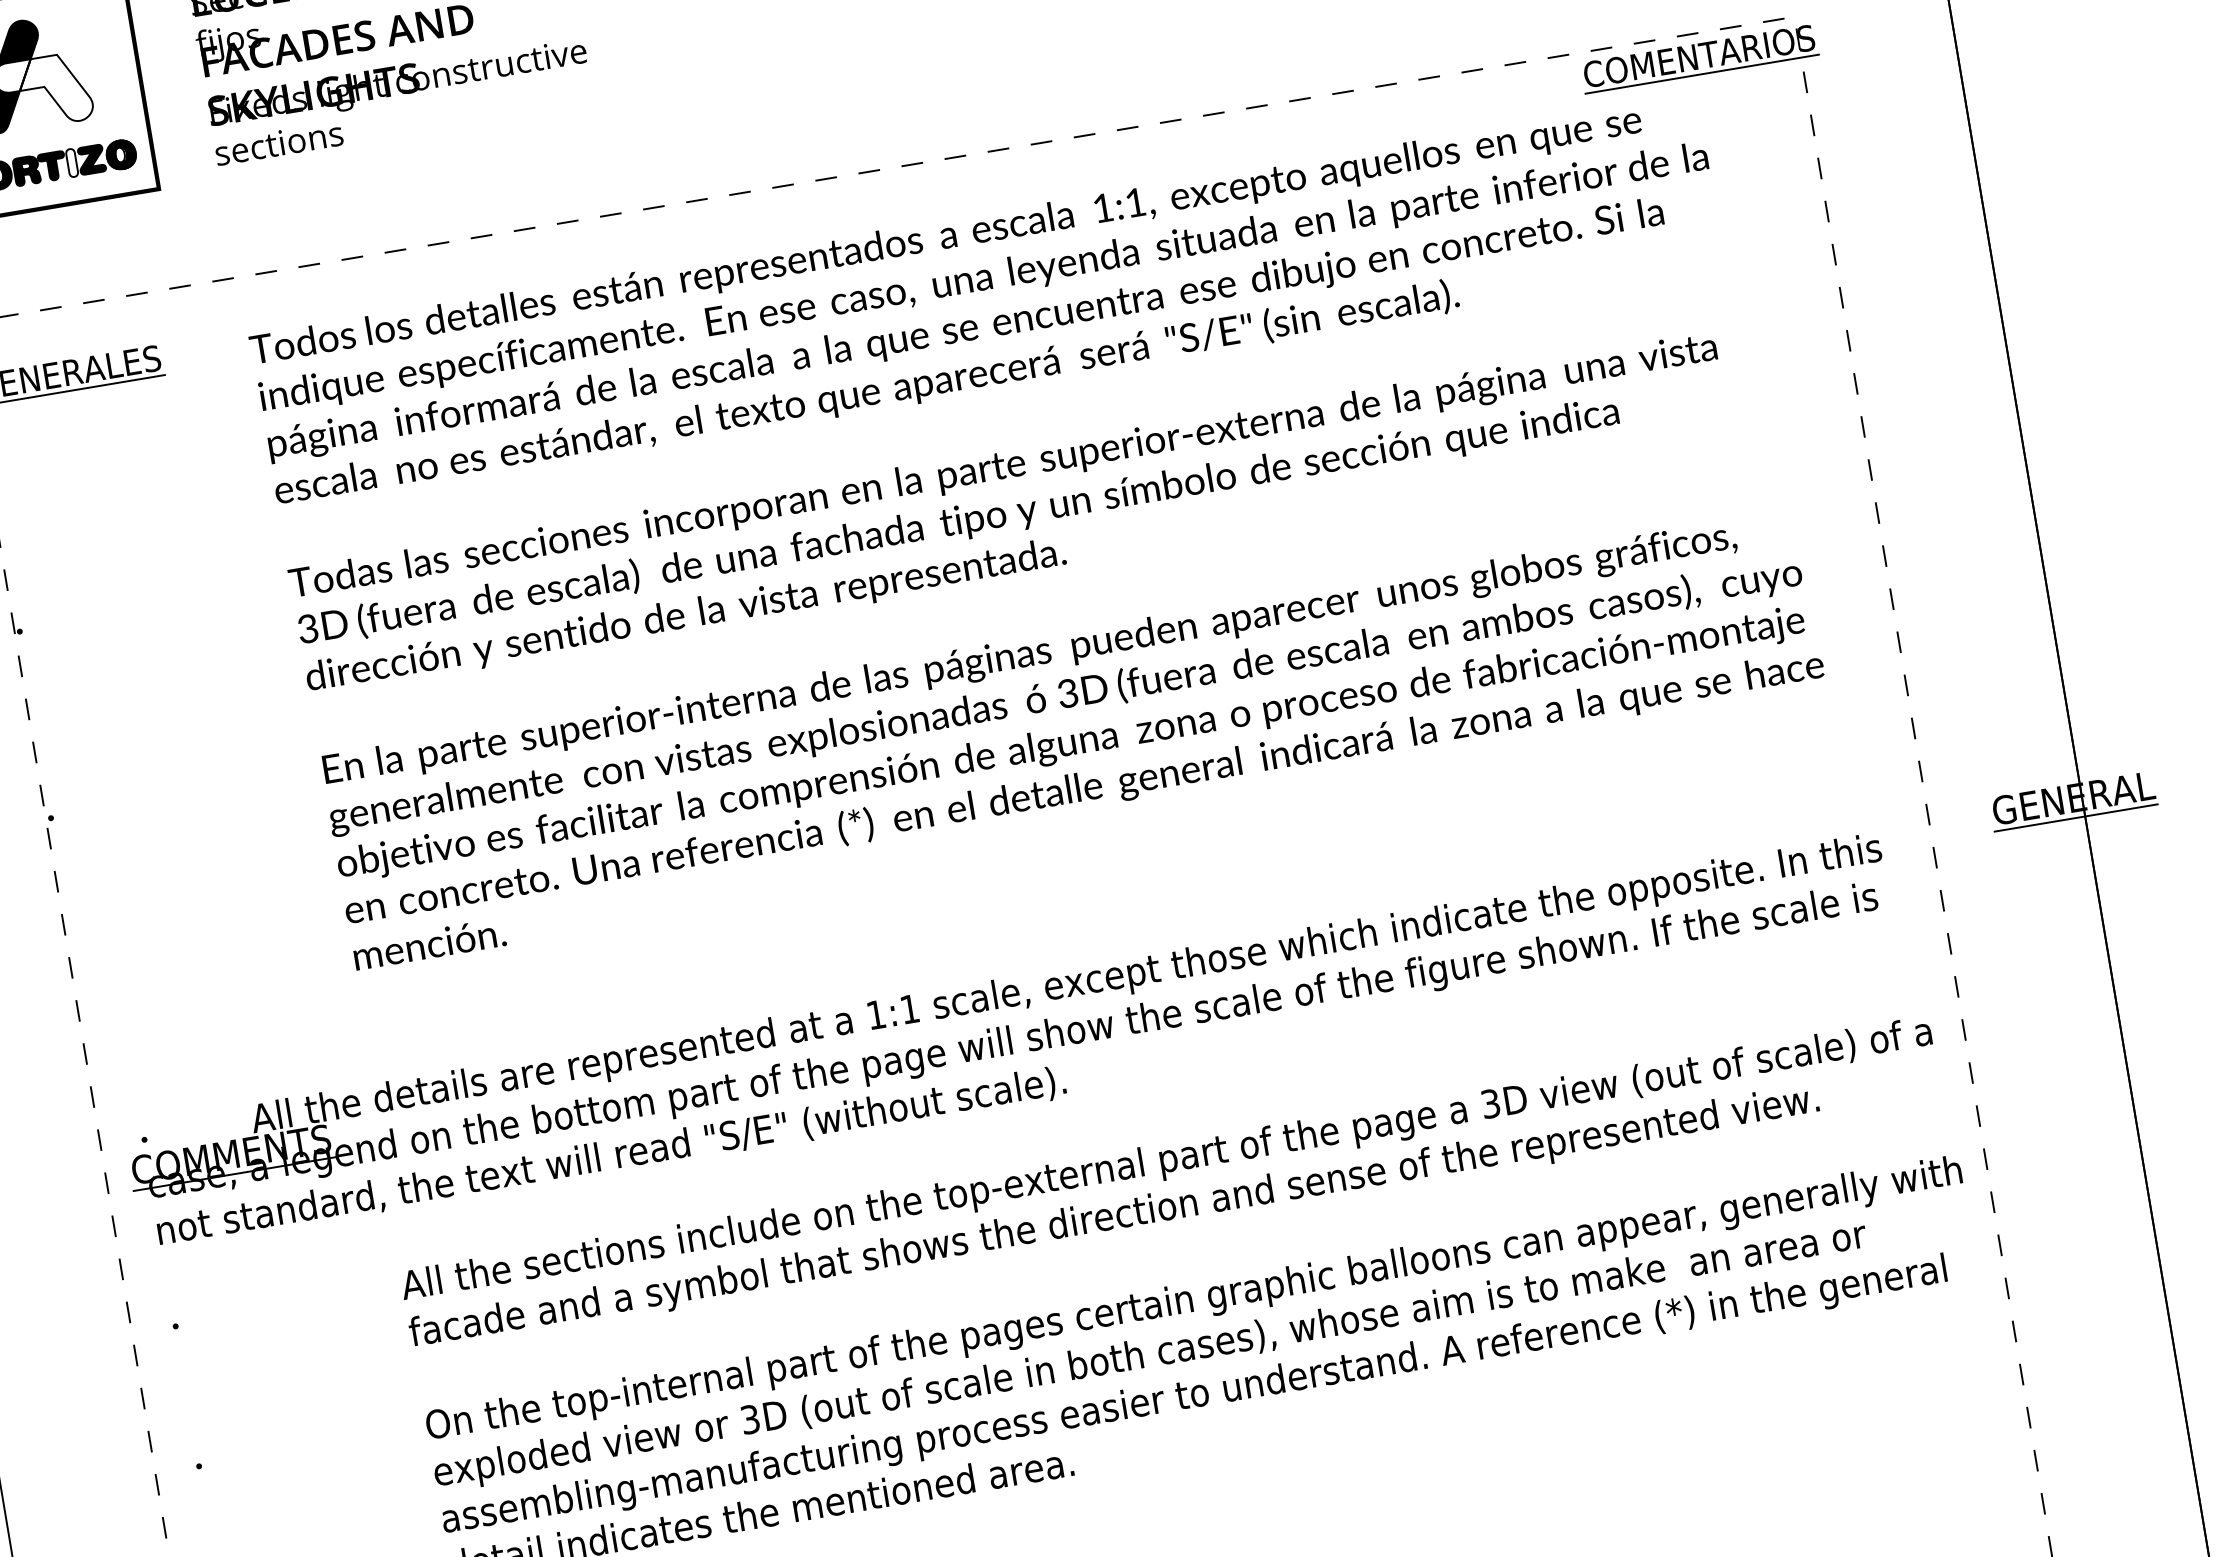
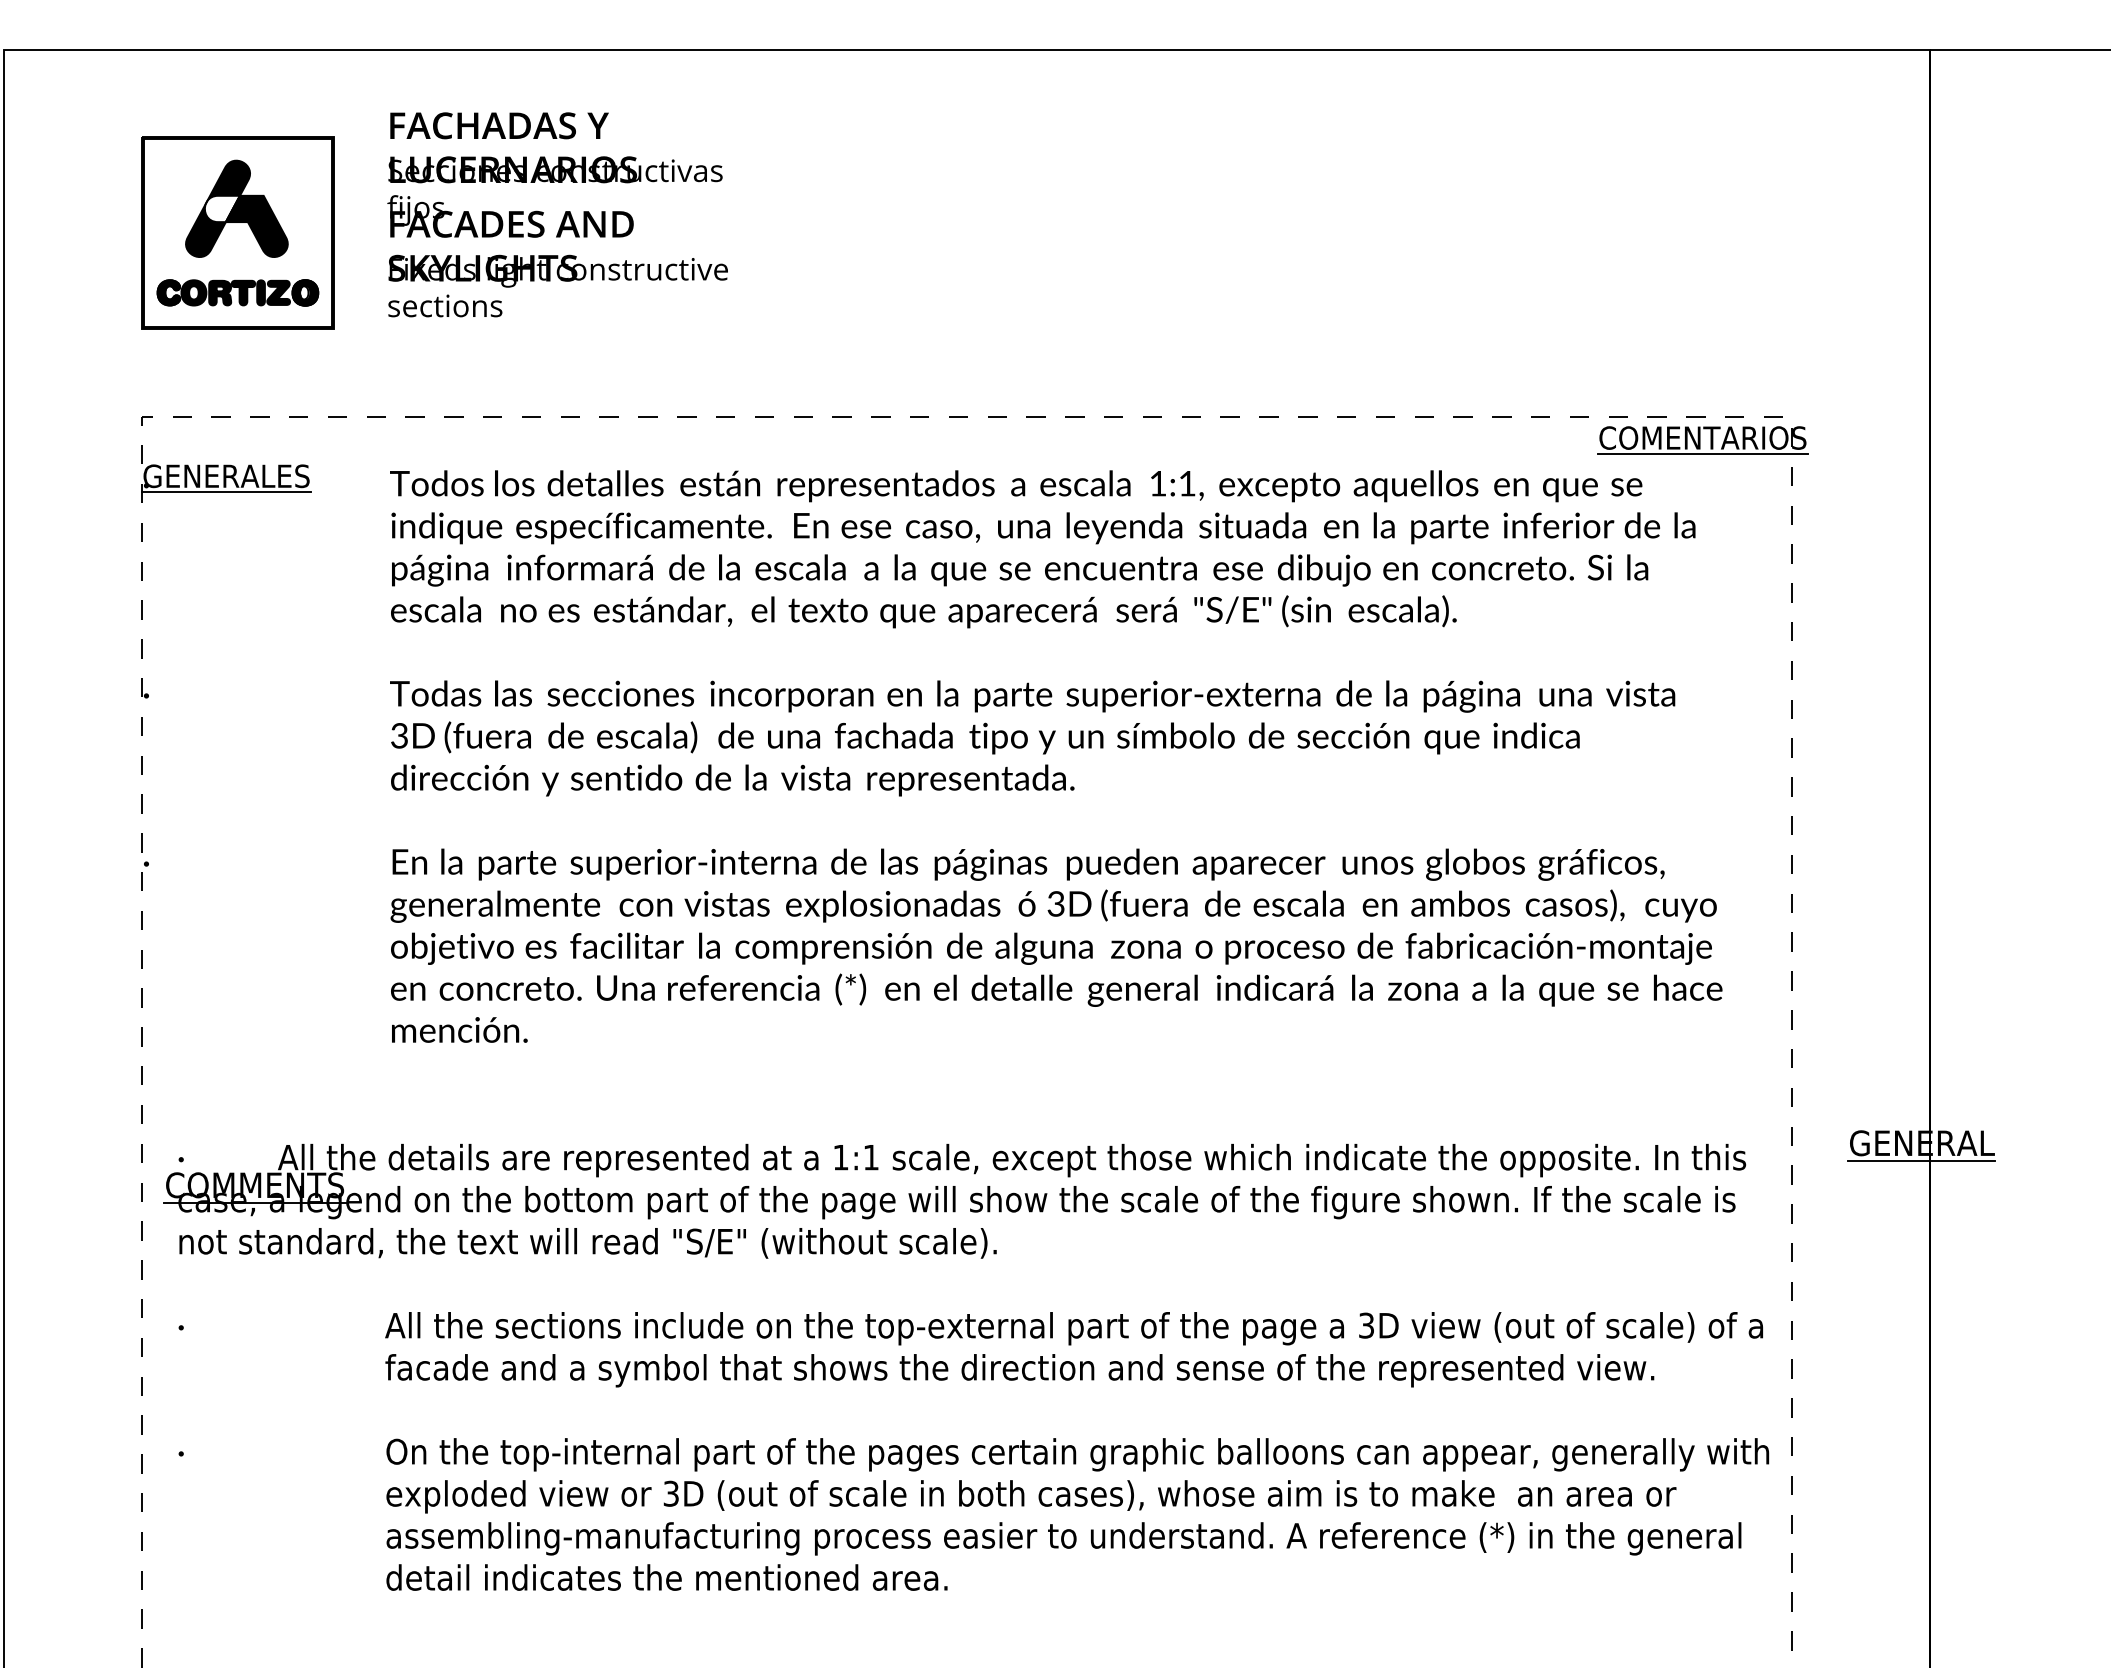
fill: (54, 90) -> (256, 226), added
fill: (71, 162) -> (260, 292), added

